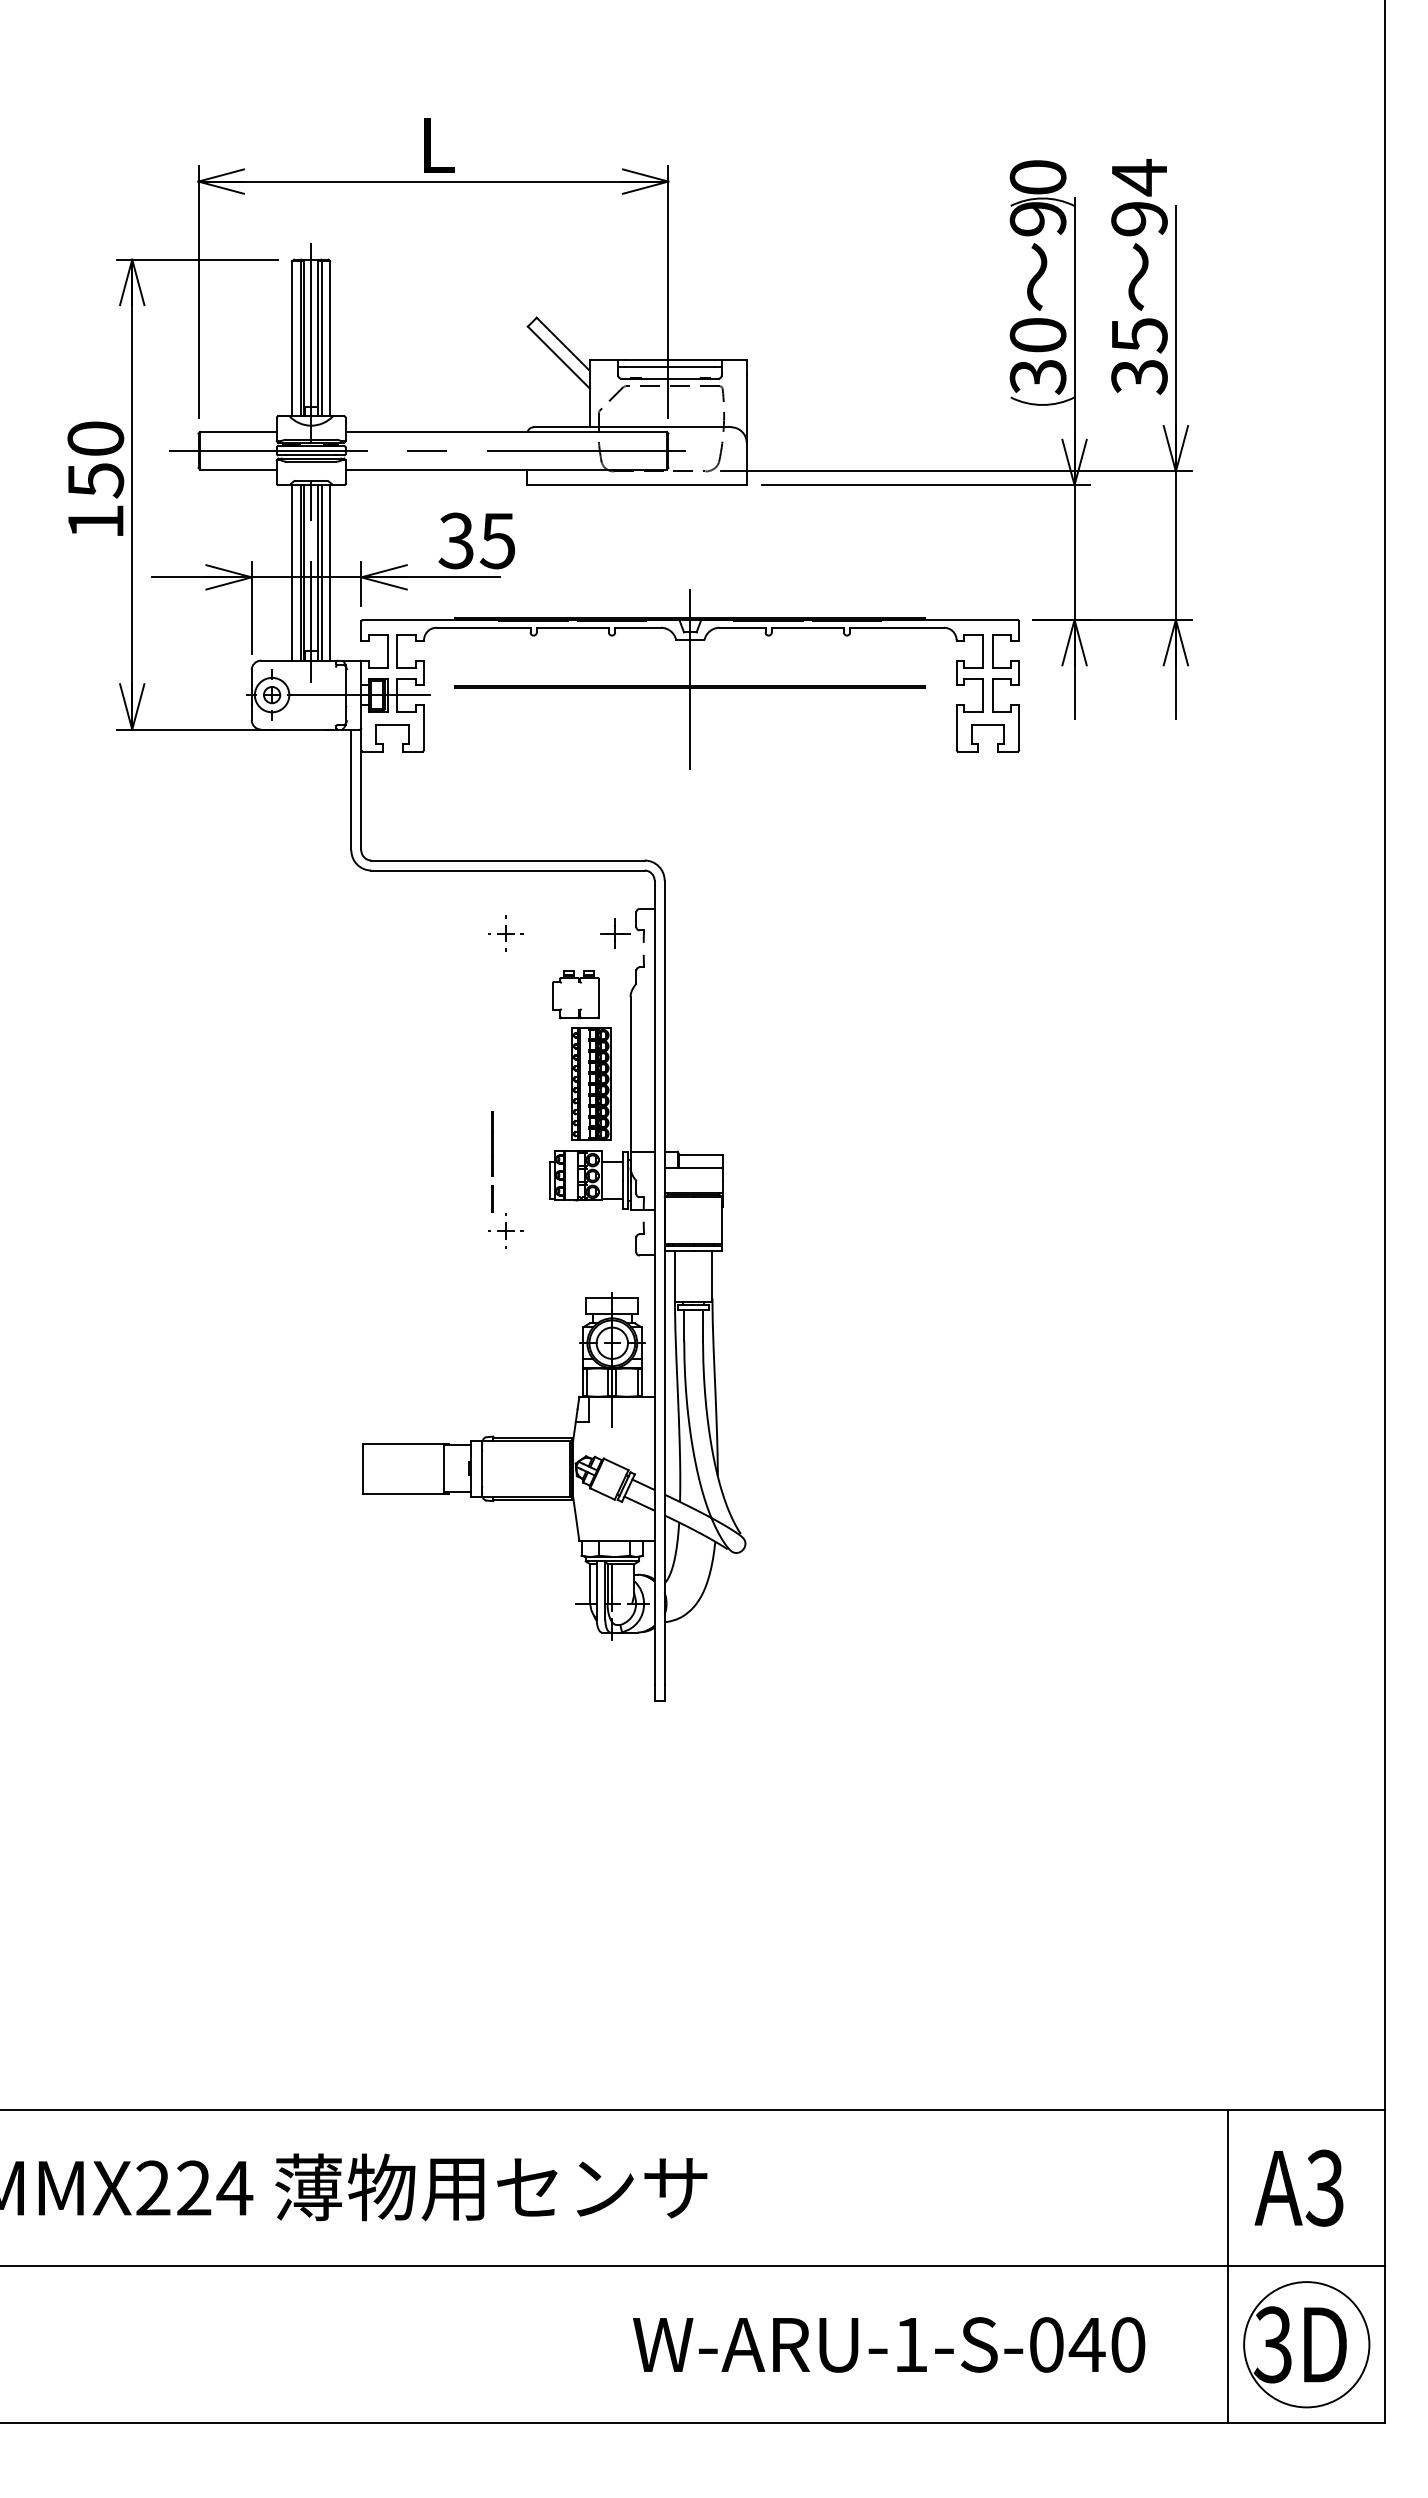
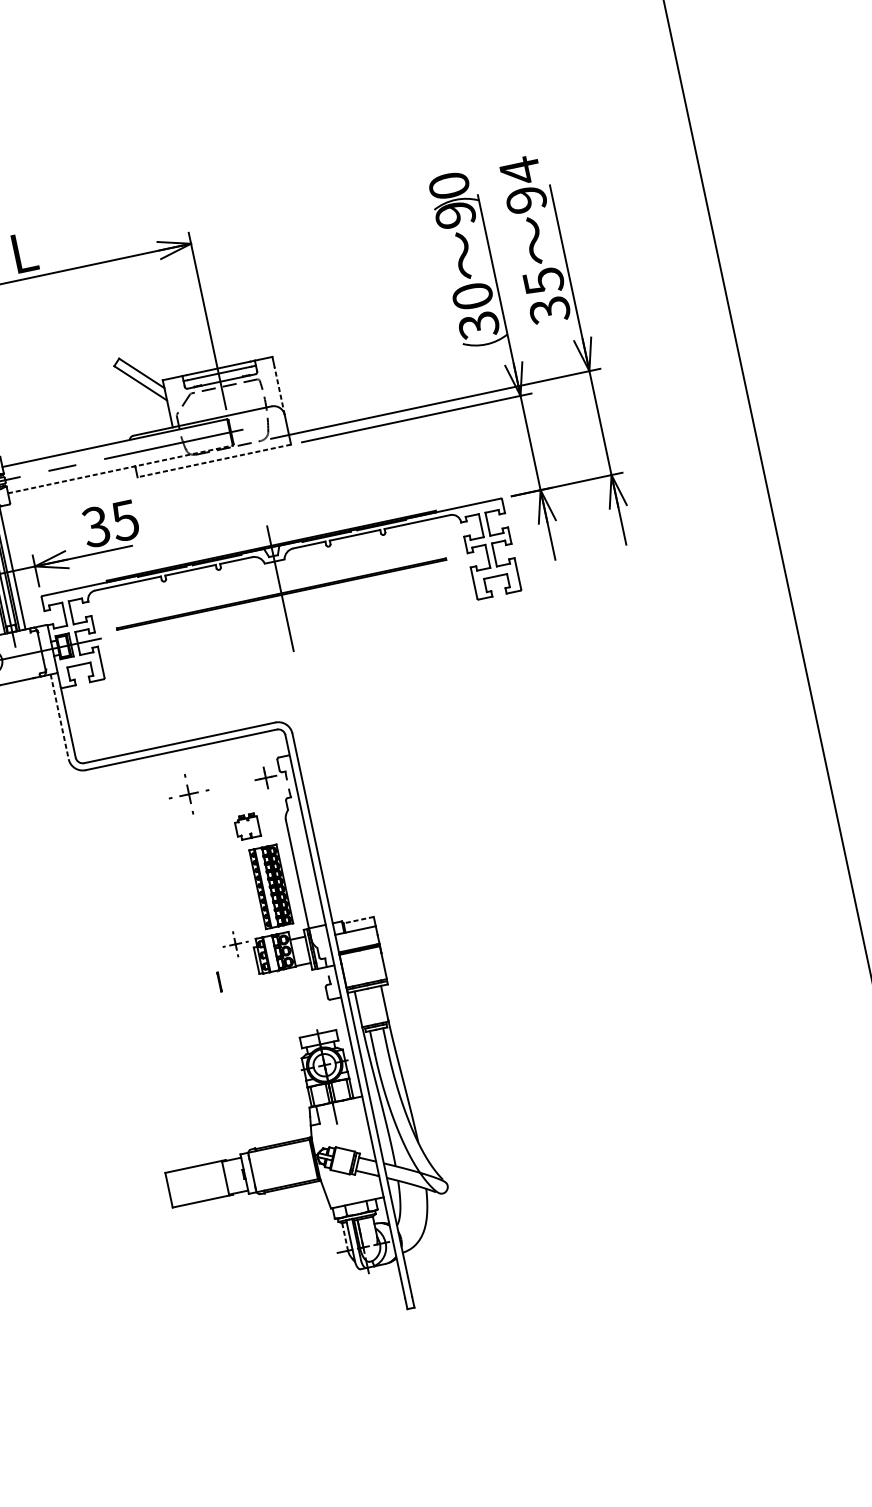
line: (746, 408) -> (279, 390), solid -> dashed
line: (506, 469) -> (120, 469), solid -> dashed
line: (637, 485) -> (214, 461), solid -> dashed
line: (351, 790) -> (59, 717), solid -> dashed
part: (505, 933) -> (188, 794), size x1.6
part: (575, 994) -> (247, 826), size x0.7
line: (492, 1143) -> (211, 943), removed
line: (701, 1154) -> (359, 919), solid -> dashed
part: (505, 1230) -> (235, 943), moved
line: (590, 1583) -> (345, 1236), solid -> dashed

